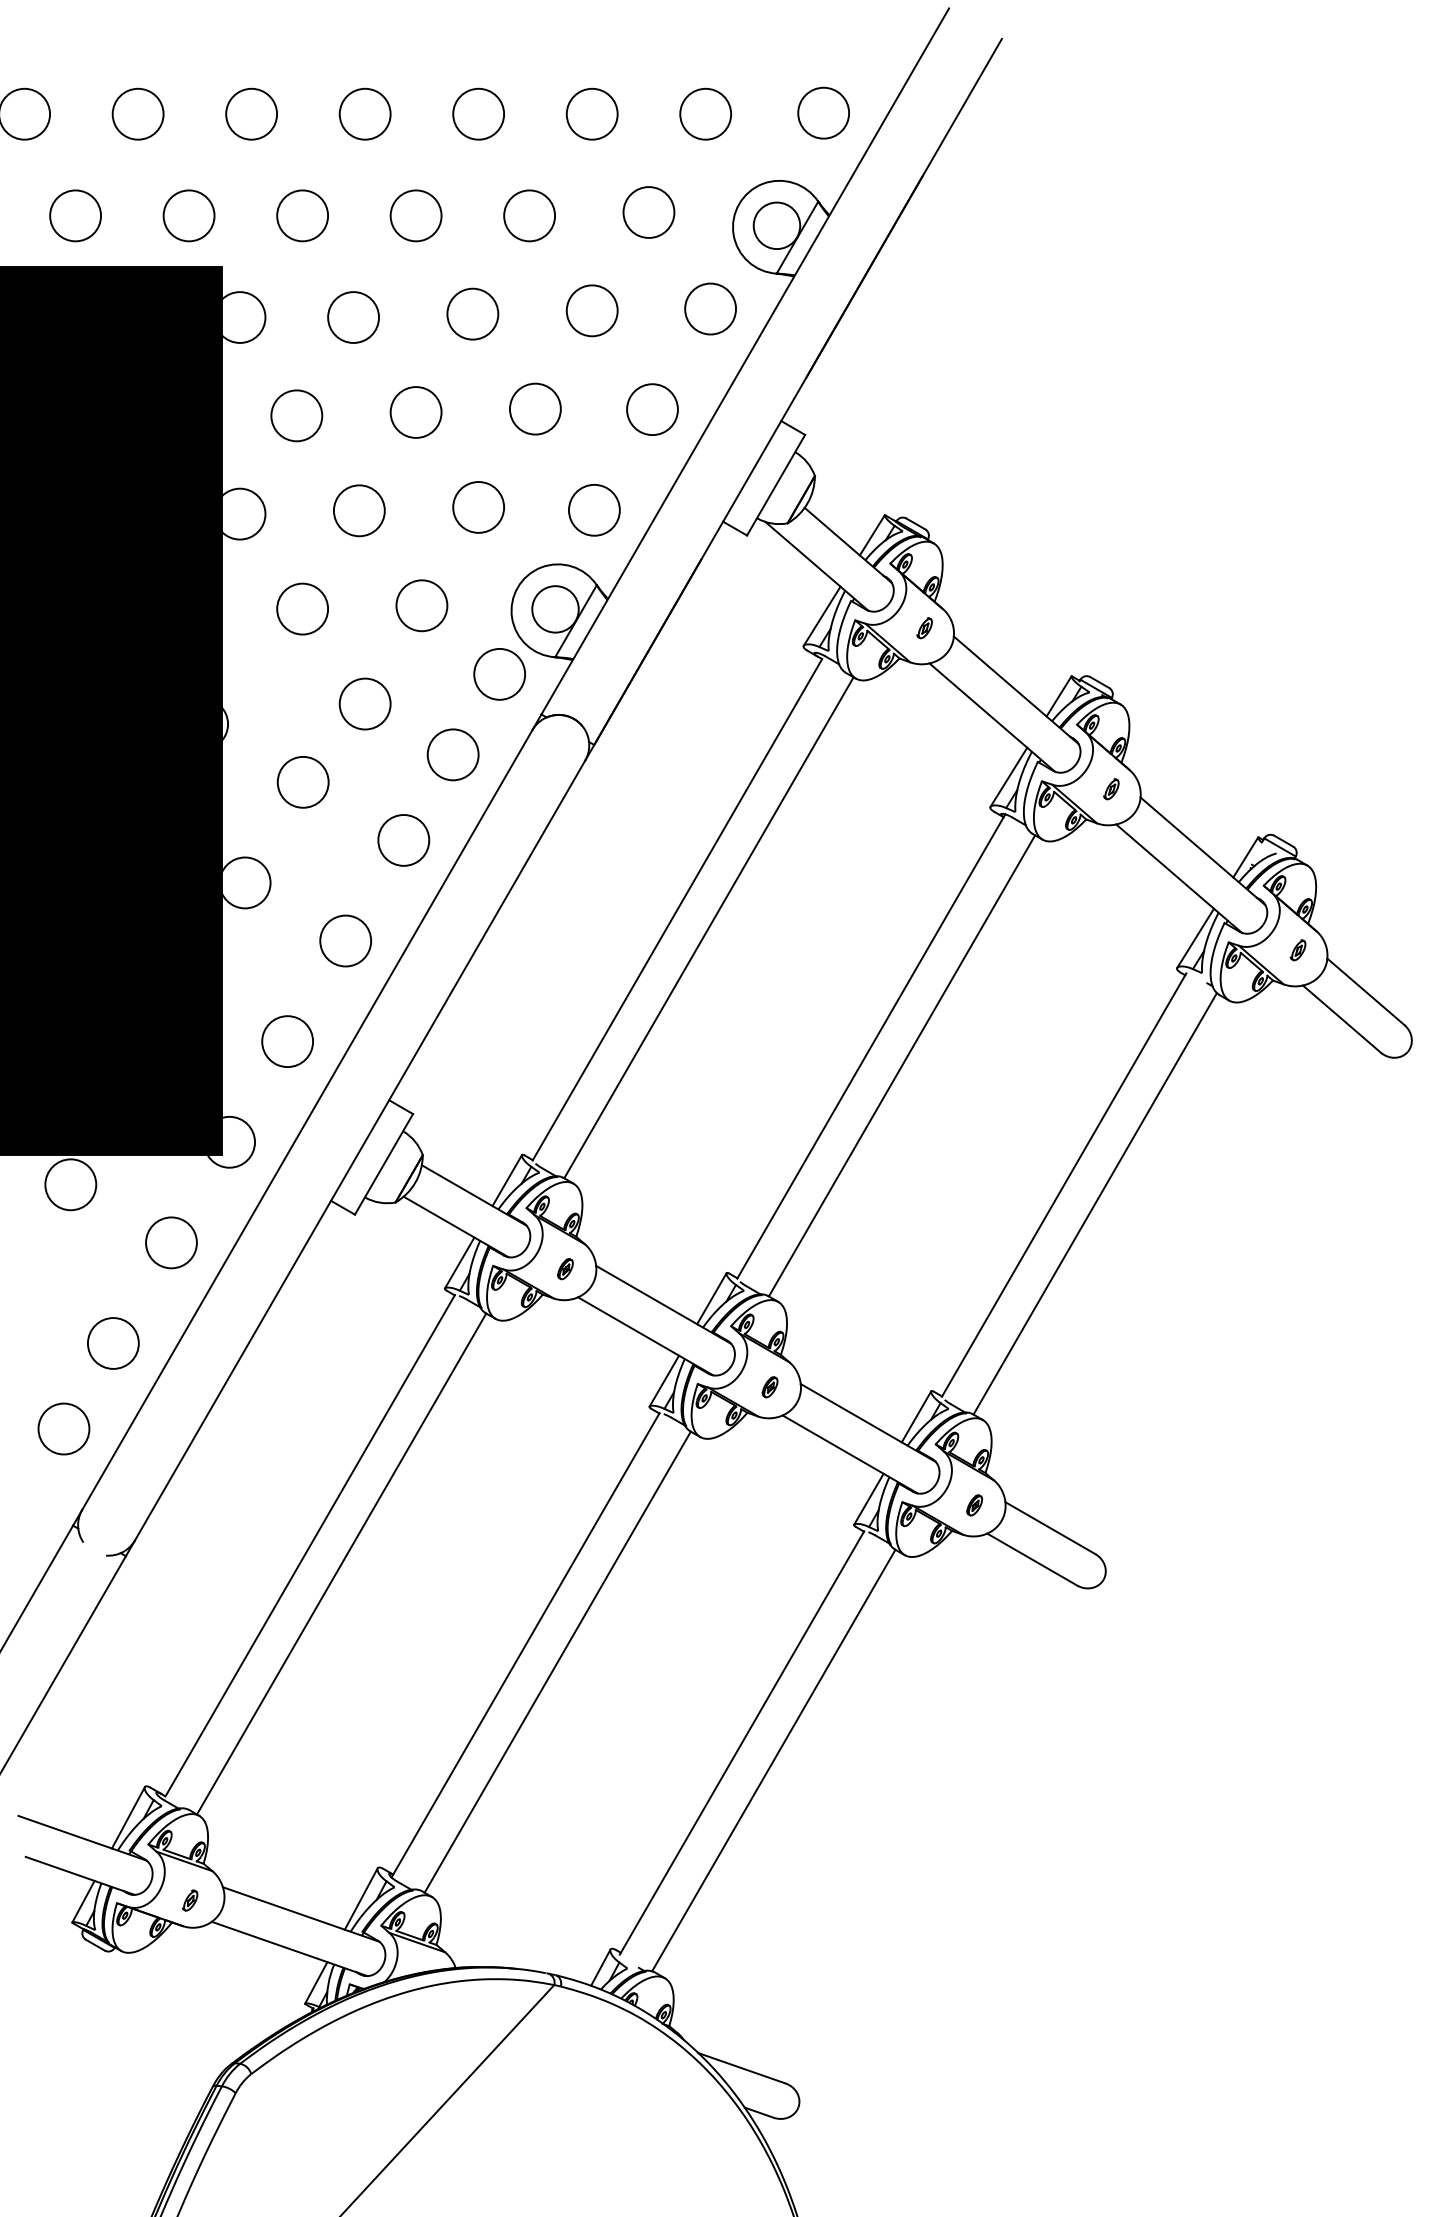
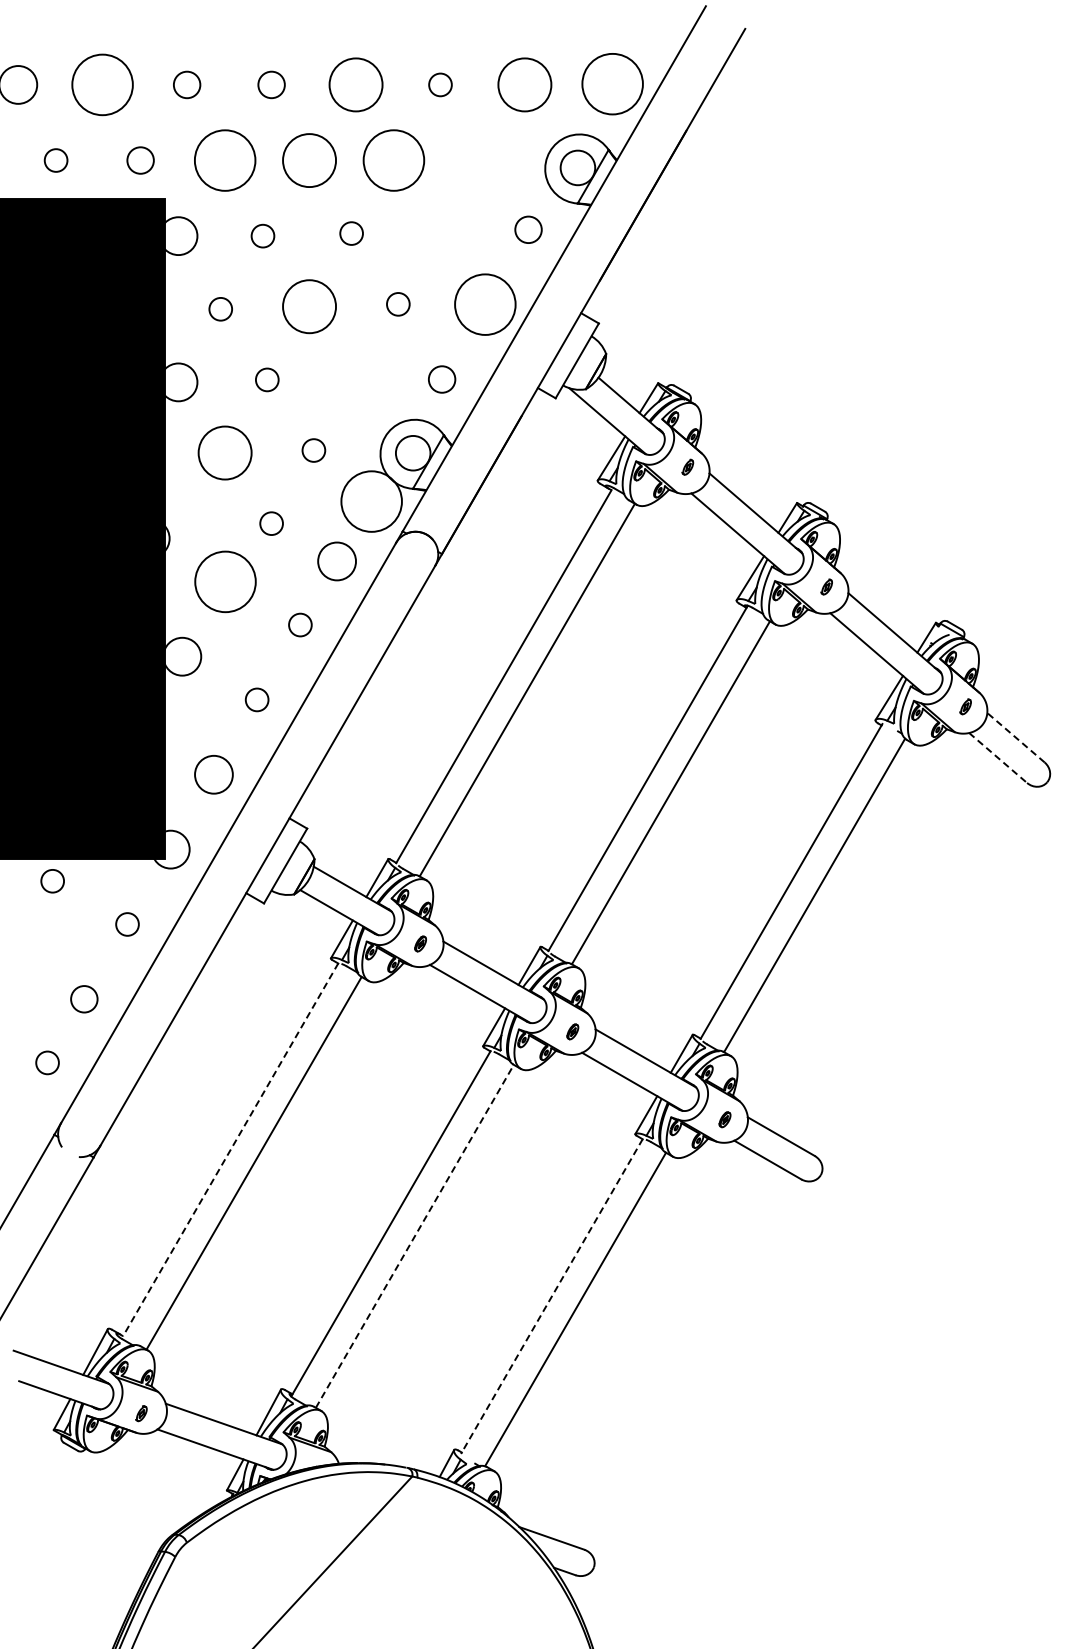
circle: (137, 113) -> (102, 84), size x1.6
circle: (250, 113) -> (186, 84), size x0.7
circle: (365, 113) -> (271, 84), size x0.7
circle: (477, 113) -> (355, 84), size x1.4
circle: (592, 113) -> (440, 84), size x0.6
circle: (705, 113) -> (524, 84), size x1.4
circle: (823, 113) -> (612, 84), size x1.6
circle: (648, 211) -> (482, 157), removed
circle: (74, 215) -> (55, 160), size x0.6
circle: (188, 215) -> (140, 160), size x0.7
circle: (301, 215) -> (224, 160), size x1.6
circle: (416, 215) -> (309, 160), size x1.4
circle: (529, 215) -> (393, 160), size x1.6
circle: (710, 308) -> (528, 229), size x0.7
circle: (592, 309) -> (440, 230), removed
circle: (472, 313) -> (351, 233), size x0.6
circle: (352, 317) -> (262, 236), size x0.6
circle: (535, 409) -> (398, 304), size x0.6
circle: (652, 409) -> (485, 304), size x1.6
circle: (416, 412) -> (309, 306), size x1.4
circle: (296, 416) -> (220, 309), size x0.6
circle: (477, 507) -> (355, 377), removed
circle: (359, 510) -> (267, 379), size x0.6
circle: (593, 510) -> (441, 379), size x0.7
circle: (421, 605) -> (313, 450), size x0.6
circle: (301, 608) -> (224, 452), size x1.4
circle: (499, 674) -> (371, 501), size x1.6
circle: (365, 703) -> (271, 523), size x0.6
circle: (303, 781) -> (225, 581), size x1.6
circle: (403, 839) -> (300, 624), size x0.6
circle: (346, 940) -> (257, 699), size x0.6
line: (1366, 991) -> (1016, 737), solid -> dashed
line: (1342, 1019) -> (998, 758), solid -> dashed
circle: (70, 1185) -> (52, 881), size x0.6
circle: (171, 1242) -> (127, 924), size x0.6
circle: (113, 1343) -> (84, 999), size x0.7
circle: (63, 1428) -> (47, 1062), size x0.6
line: (309, 1546) -> (230, 1150), solid -> dashed
line: (558, 1661) -> (415, 1235), solid -> dashed
line: (741, 1743) -> (551, 1296), solid -> dashed

